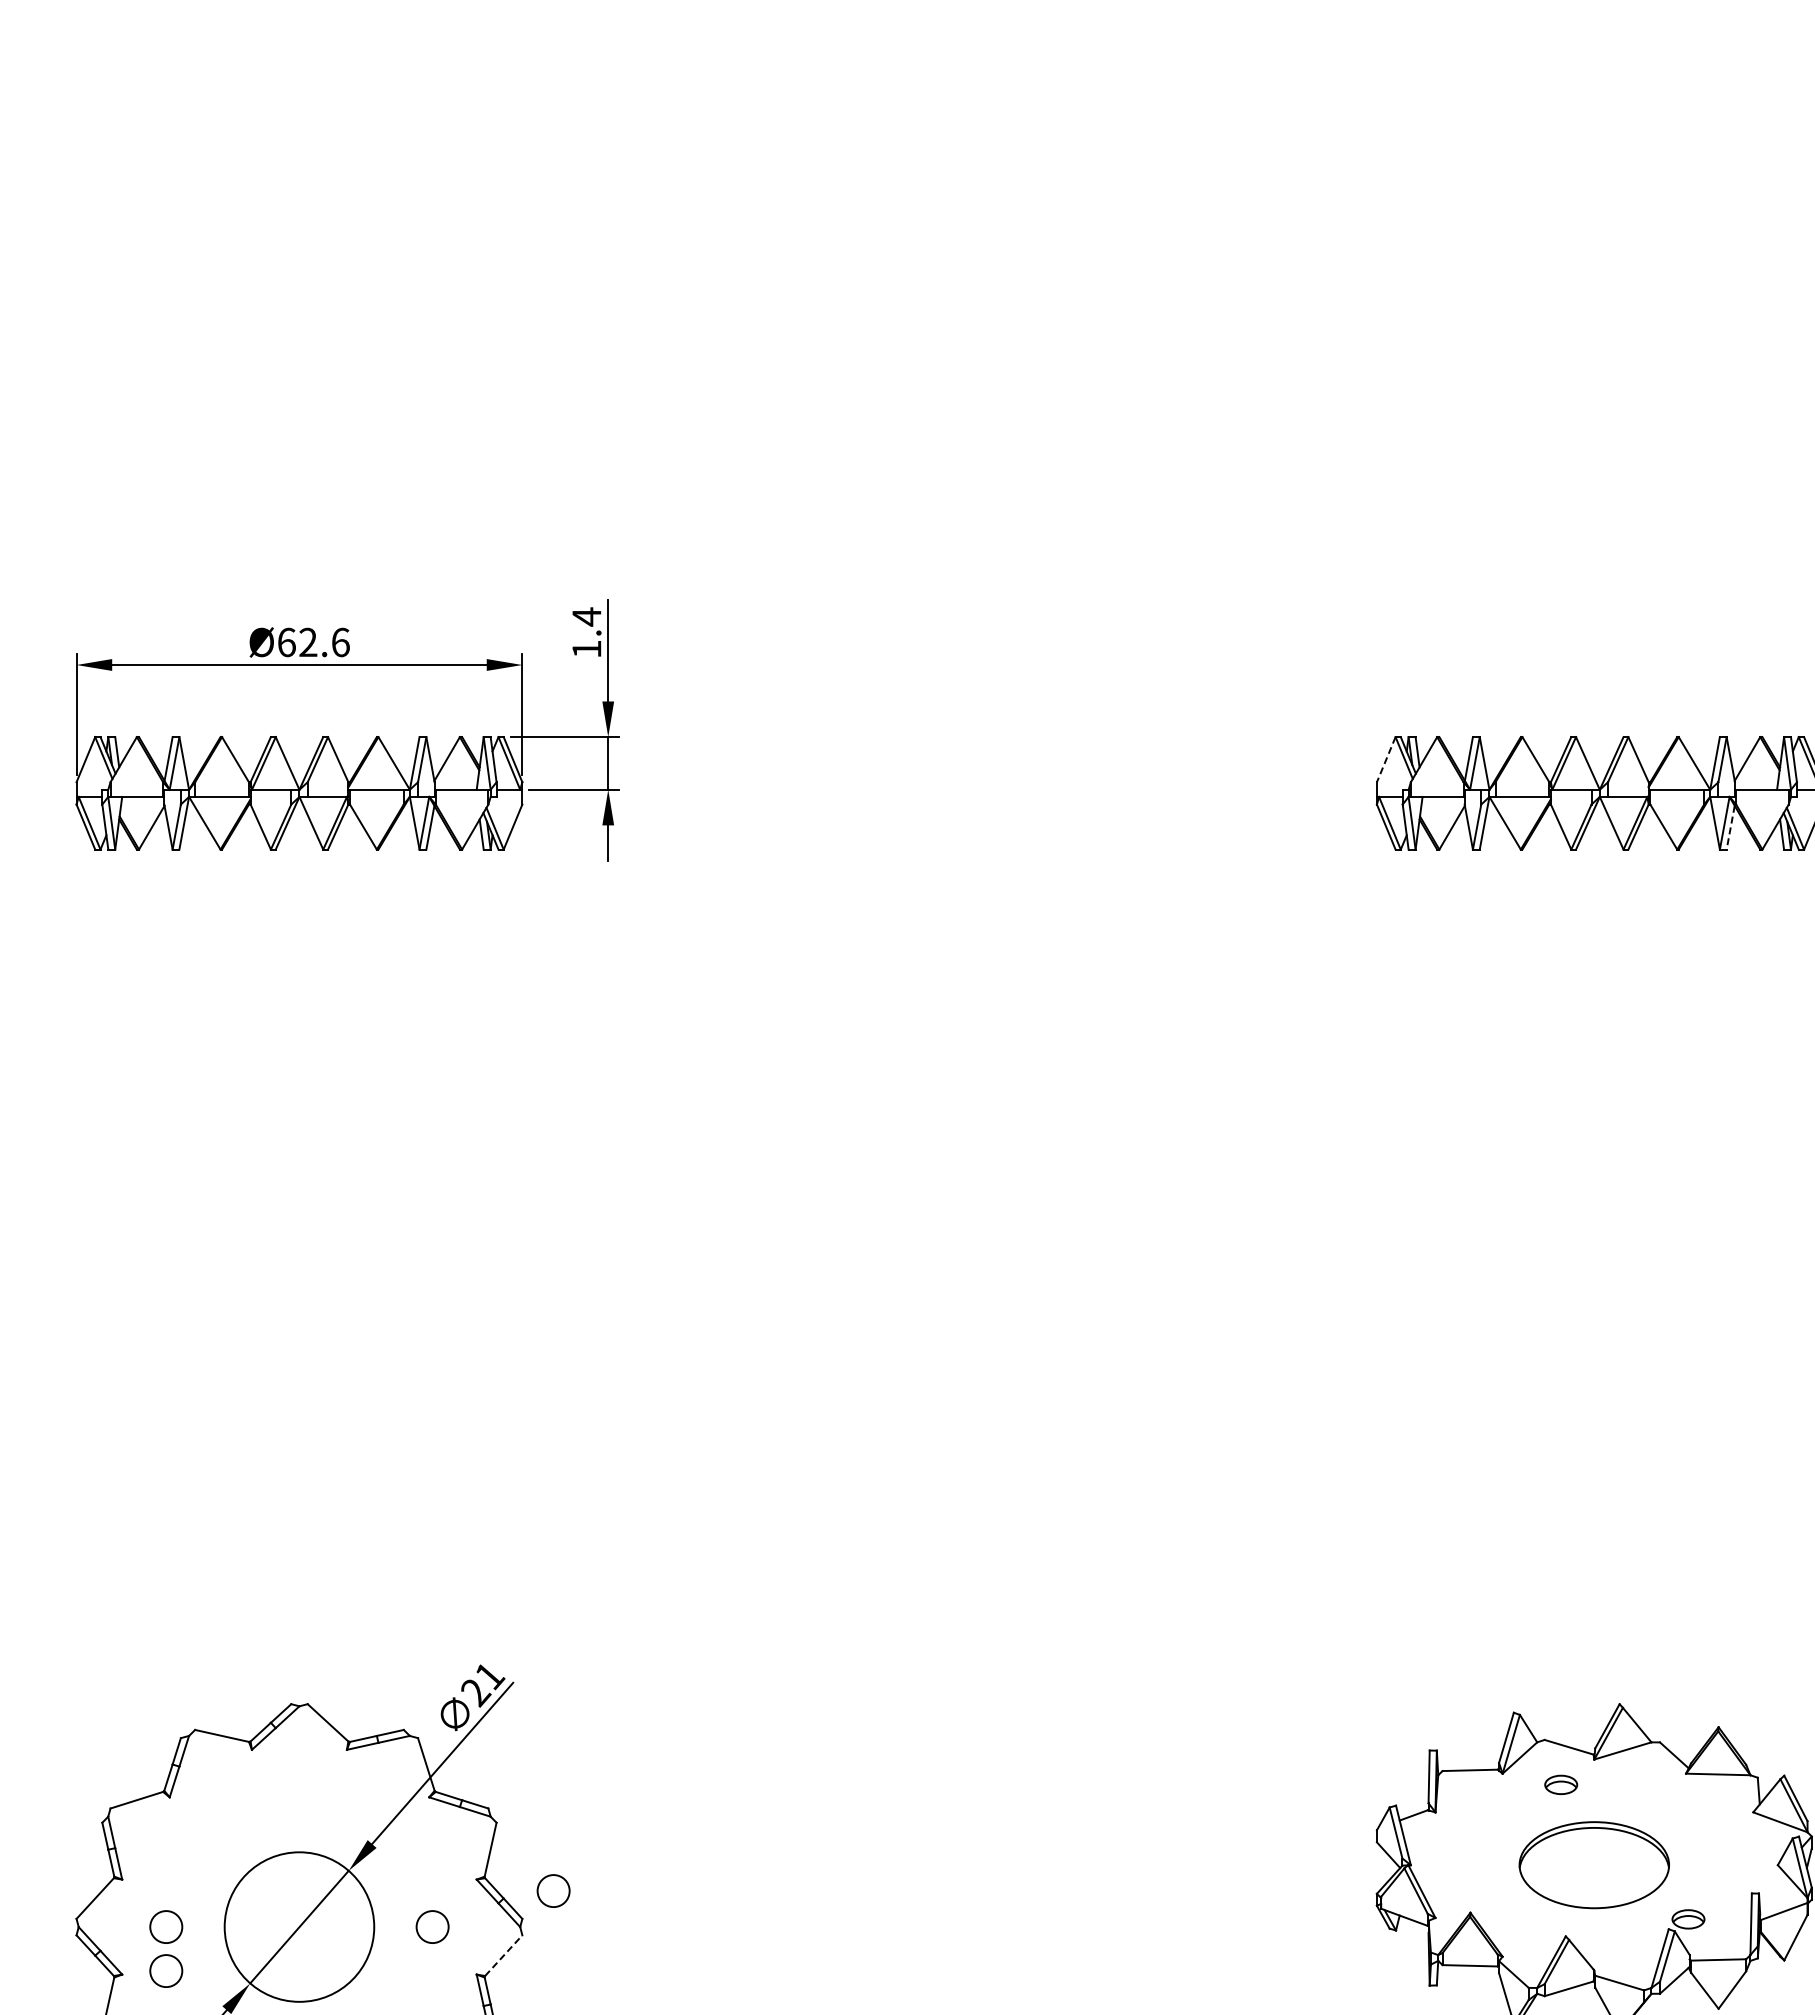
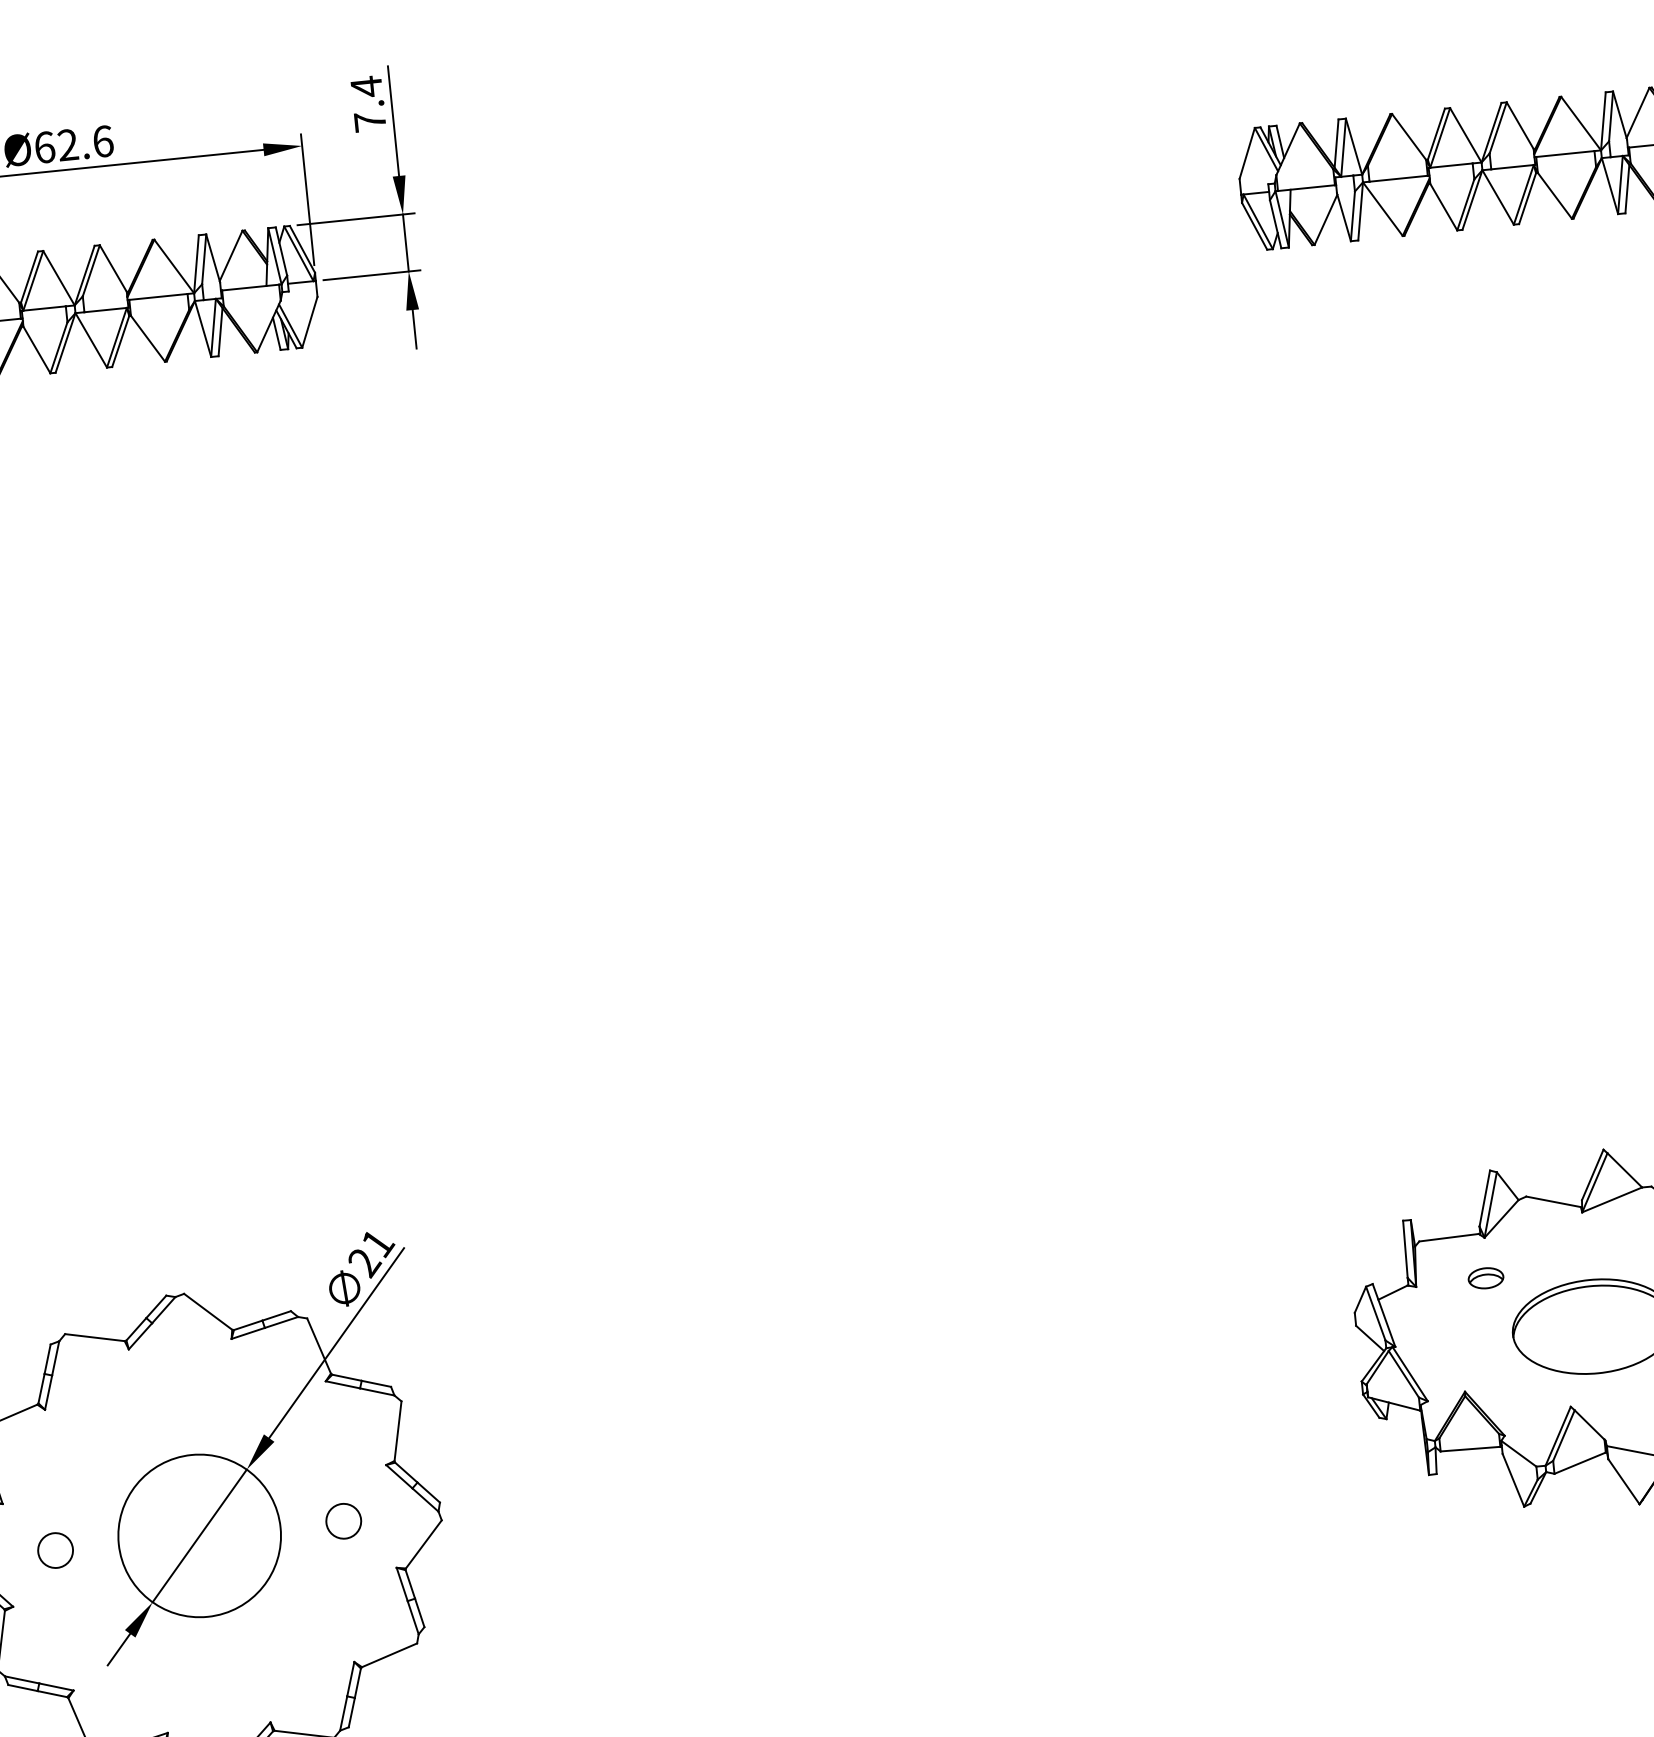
text: (586, 649) -> (369, 122), 1.4 -> 7.4
line: (1386, 760) -> (1247, 154), dashed -> solid
line: (1730, 828) -> (1627, 190), dashed -> solid
part: (1561, 1784) -> (1486, 1277), moved
circle: (553, 1890) -> (470, 1468), removed
line: (503, 1955) -> (423, 1544), dashed -> solid
circle: (166, 1970) -> (60, 1597), removed

